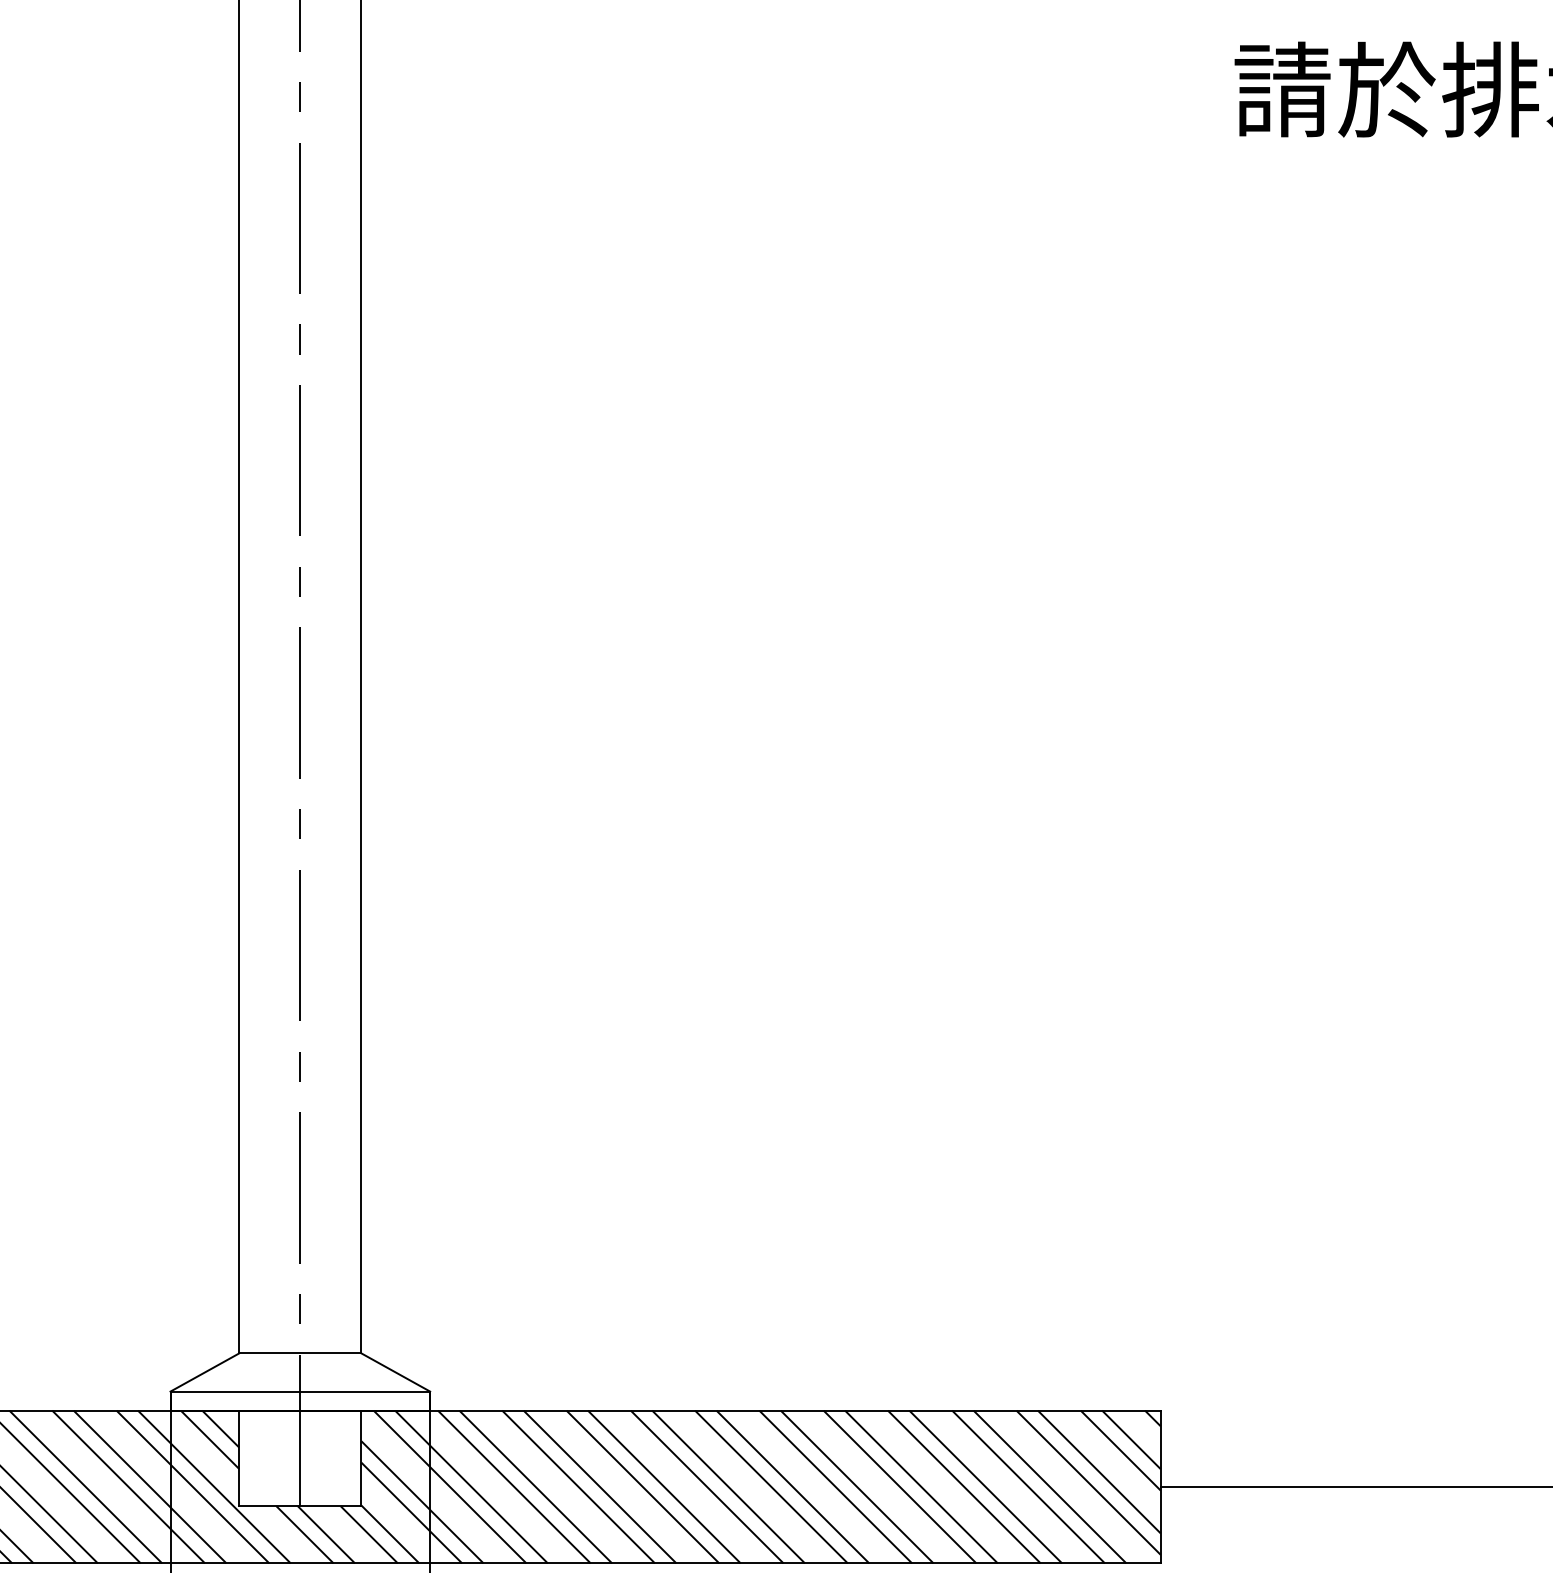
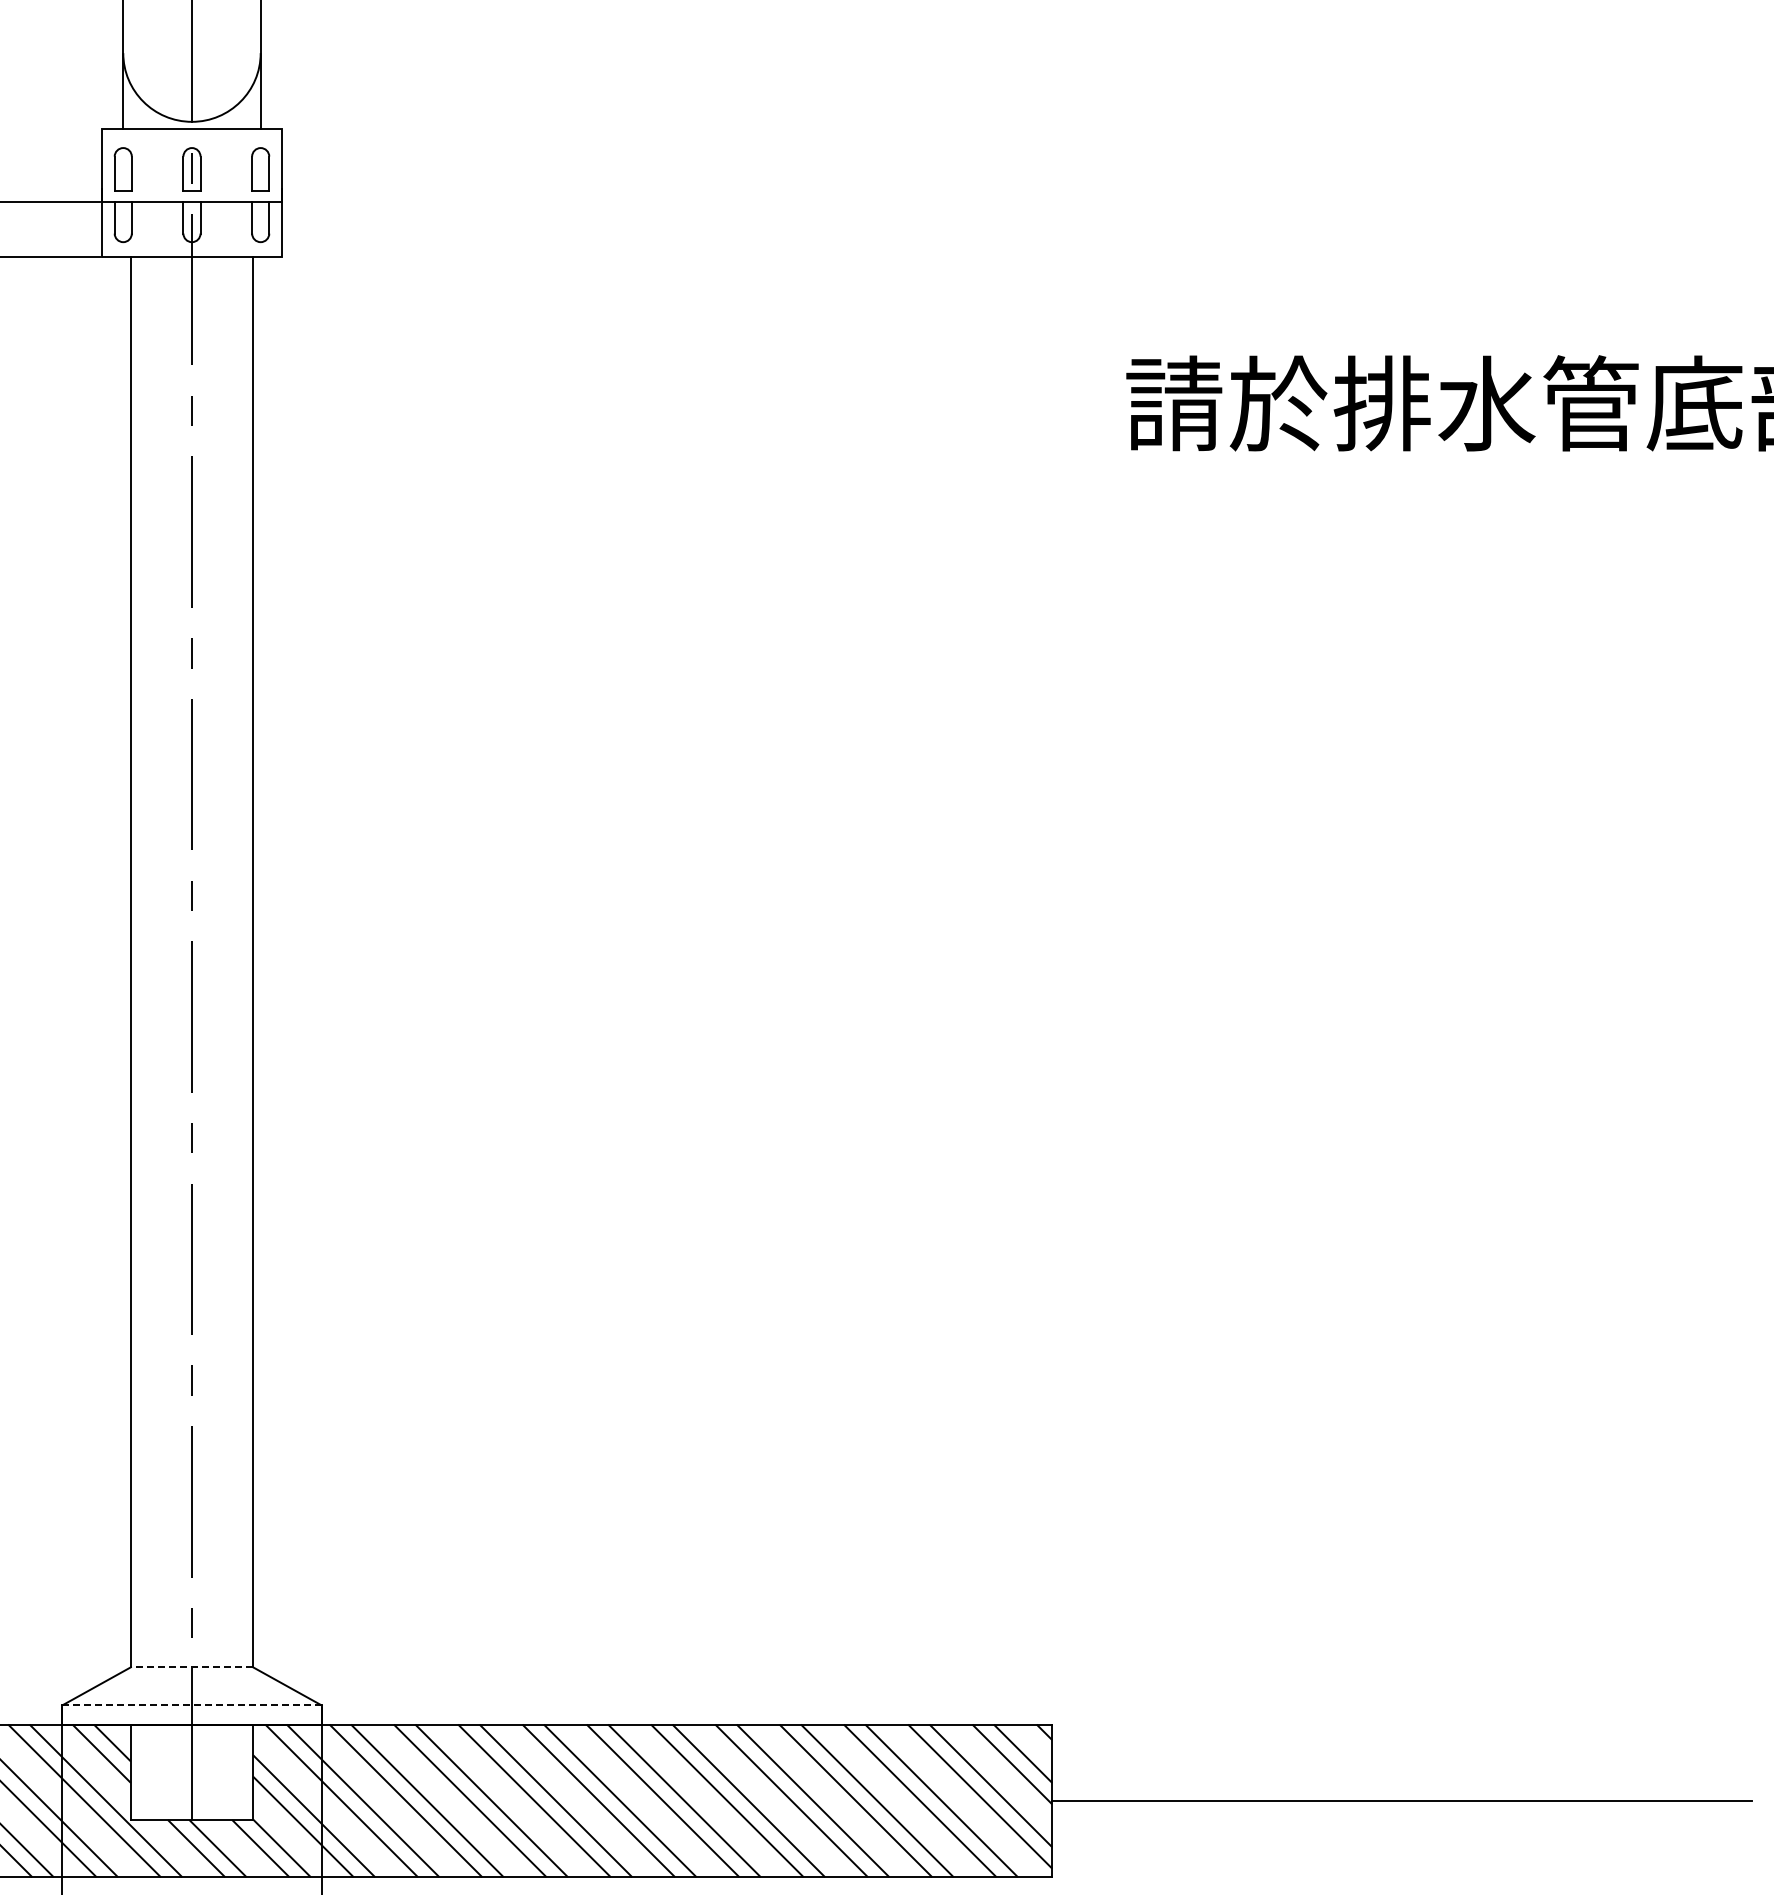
line: (299, 1353) -> (191, 1667), solid -> dashed
line: (299, 1391) -> (191, 1705), solid -> dashed

